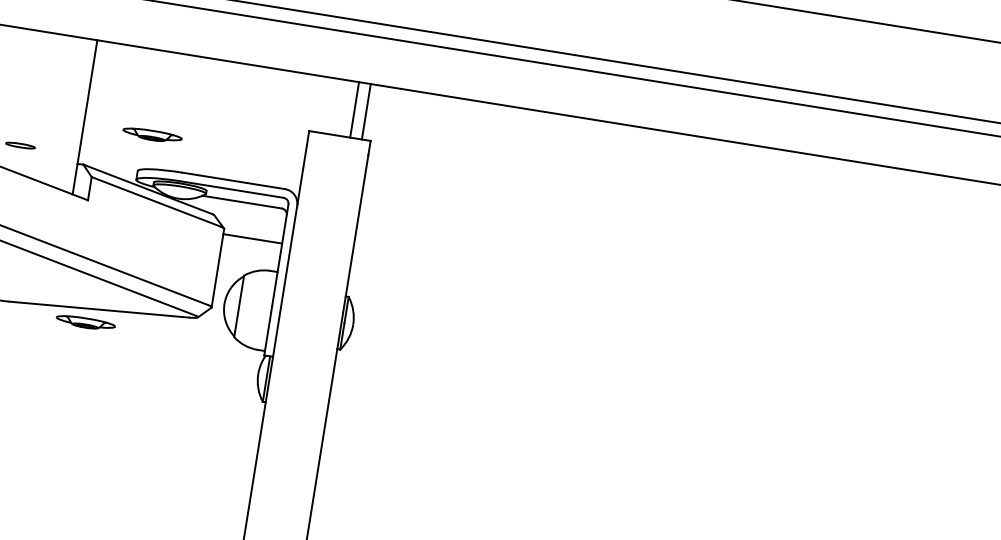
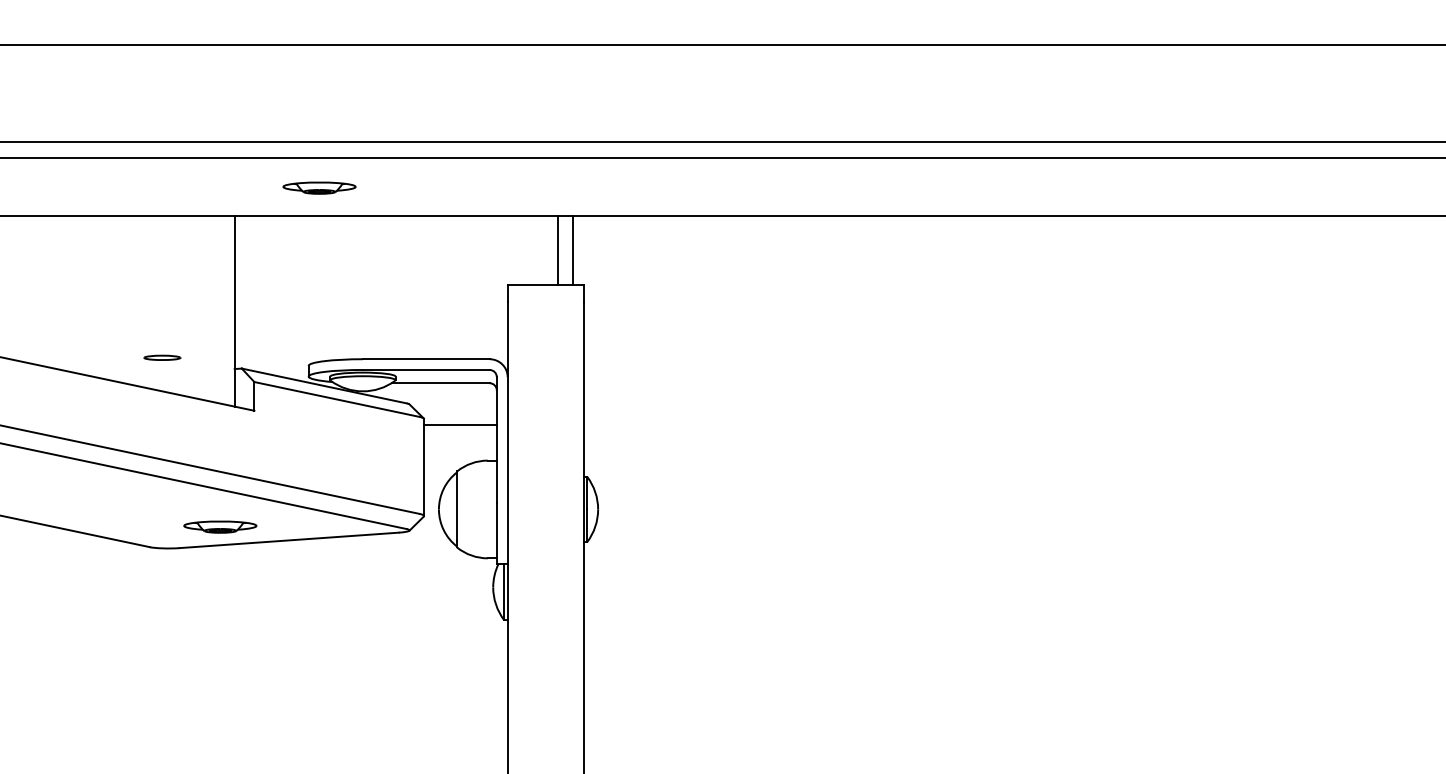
part: (152, 134) -> (319, 187), moved
part: (85, 322) -> (220, 526), moved

